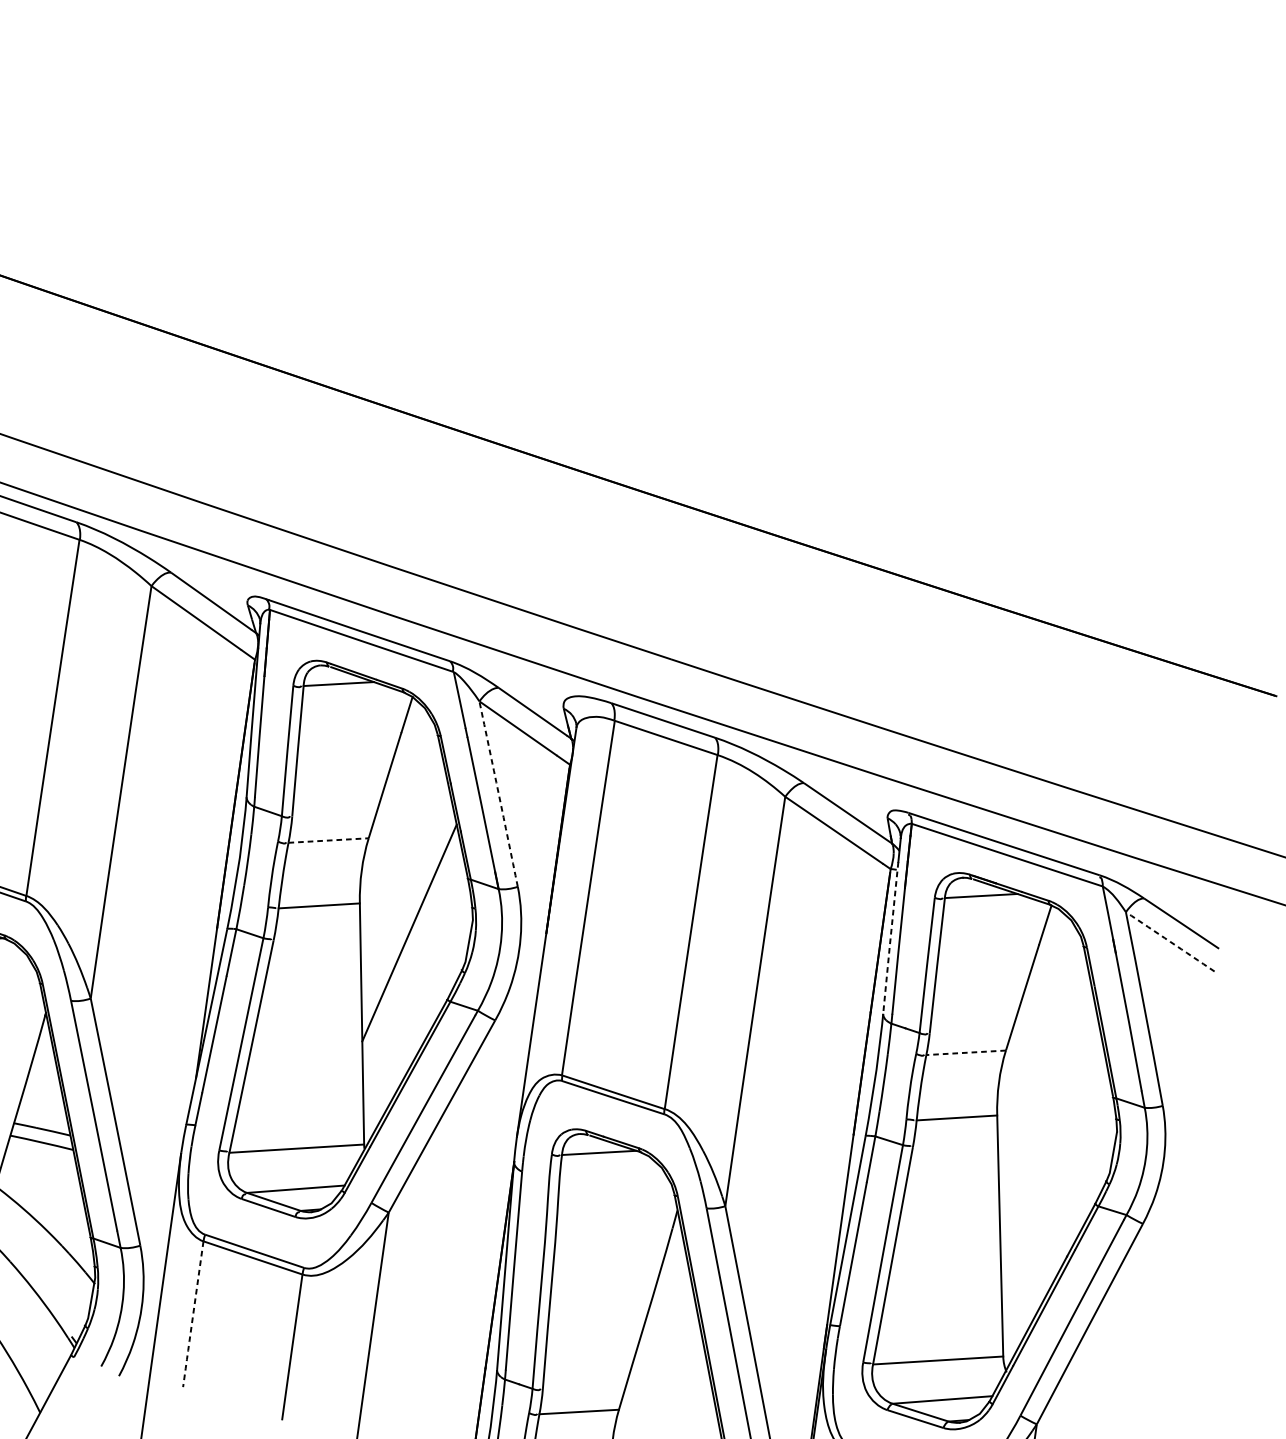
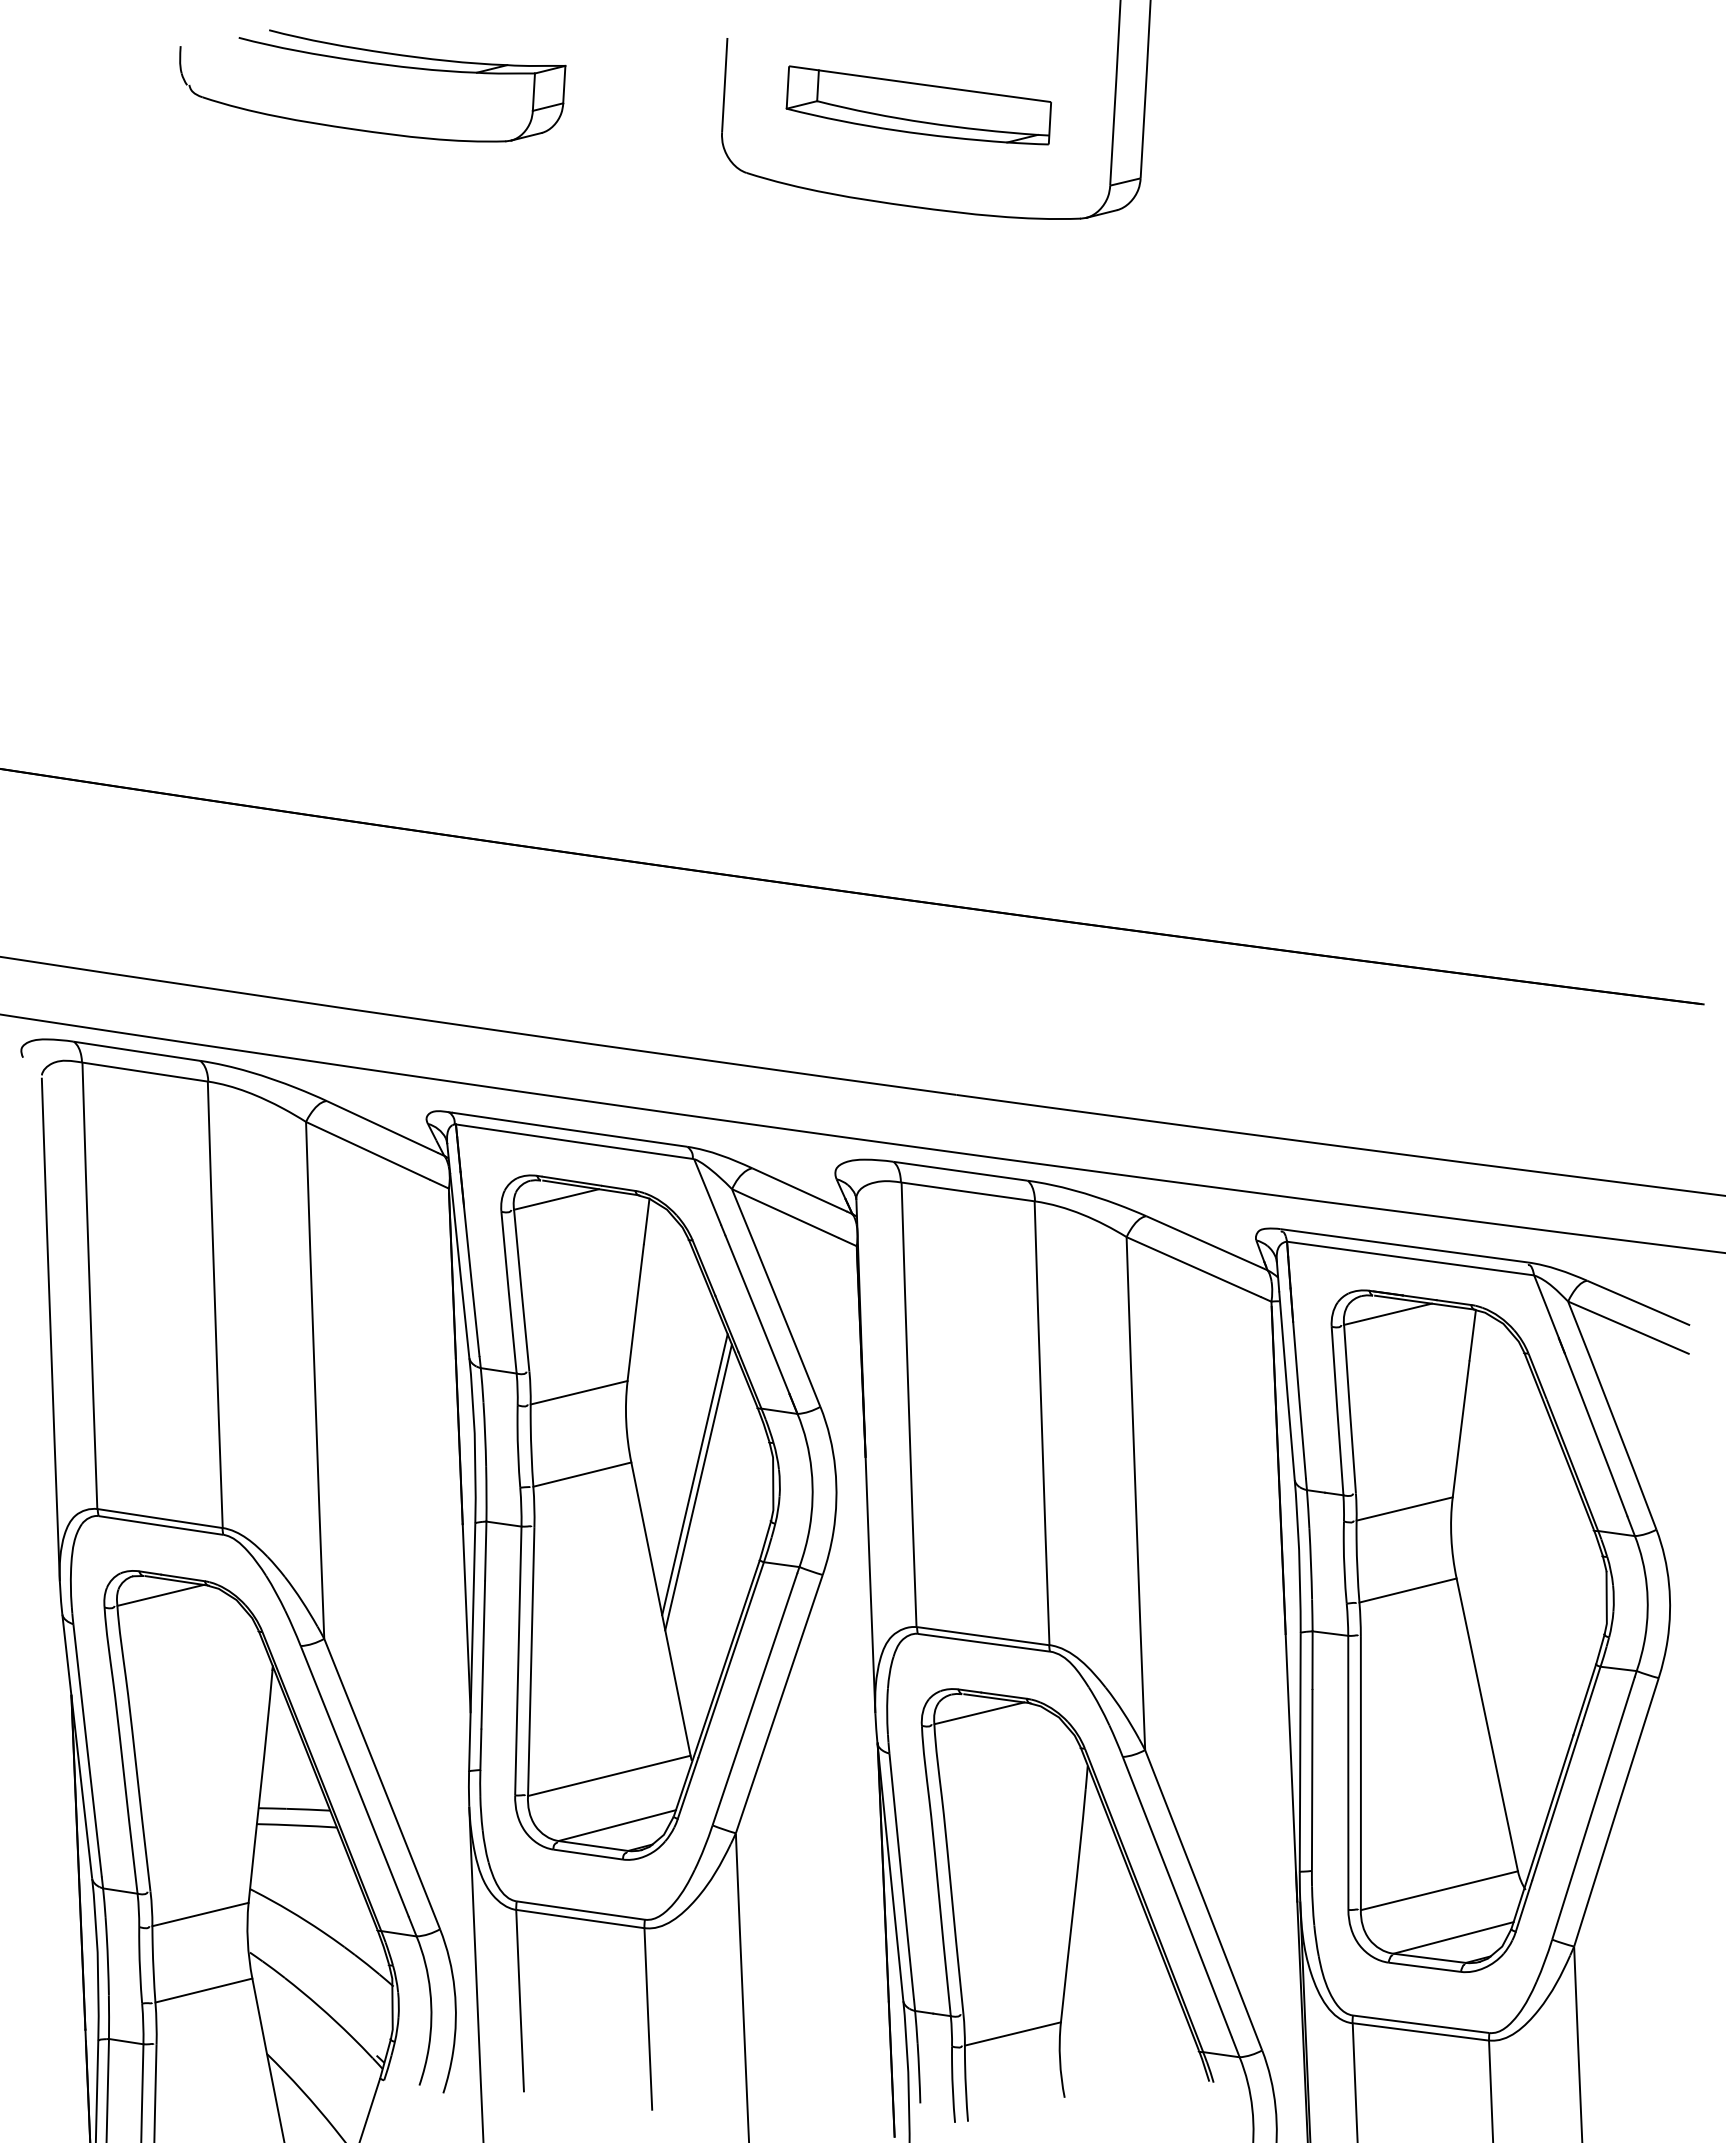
arc: (498, 793) -> (776, 1297), dashed -> solid
line: (328, 840) -> (579, 1392), dashed -> solid
line: (408, 922) -> (694, 1474), added
line: (890, 938) -> (1286, 1386), dashed -> solid
arc: (1170, 941) -> (1628, 1327), dashed -> solid
line: (965, 1053) -> (1404, 1509), dashed -> solid
arc: (193, 1314) -> (520, 2001), dashed -> solid

